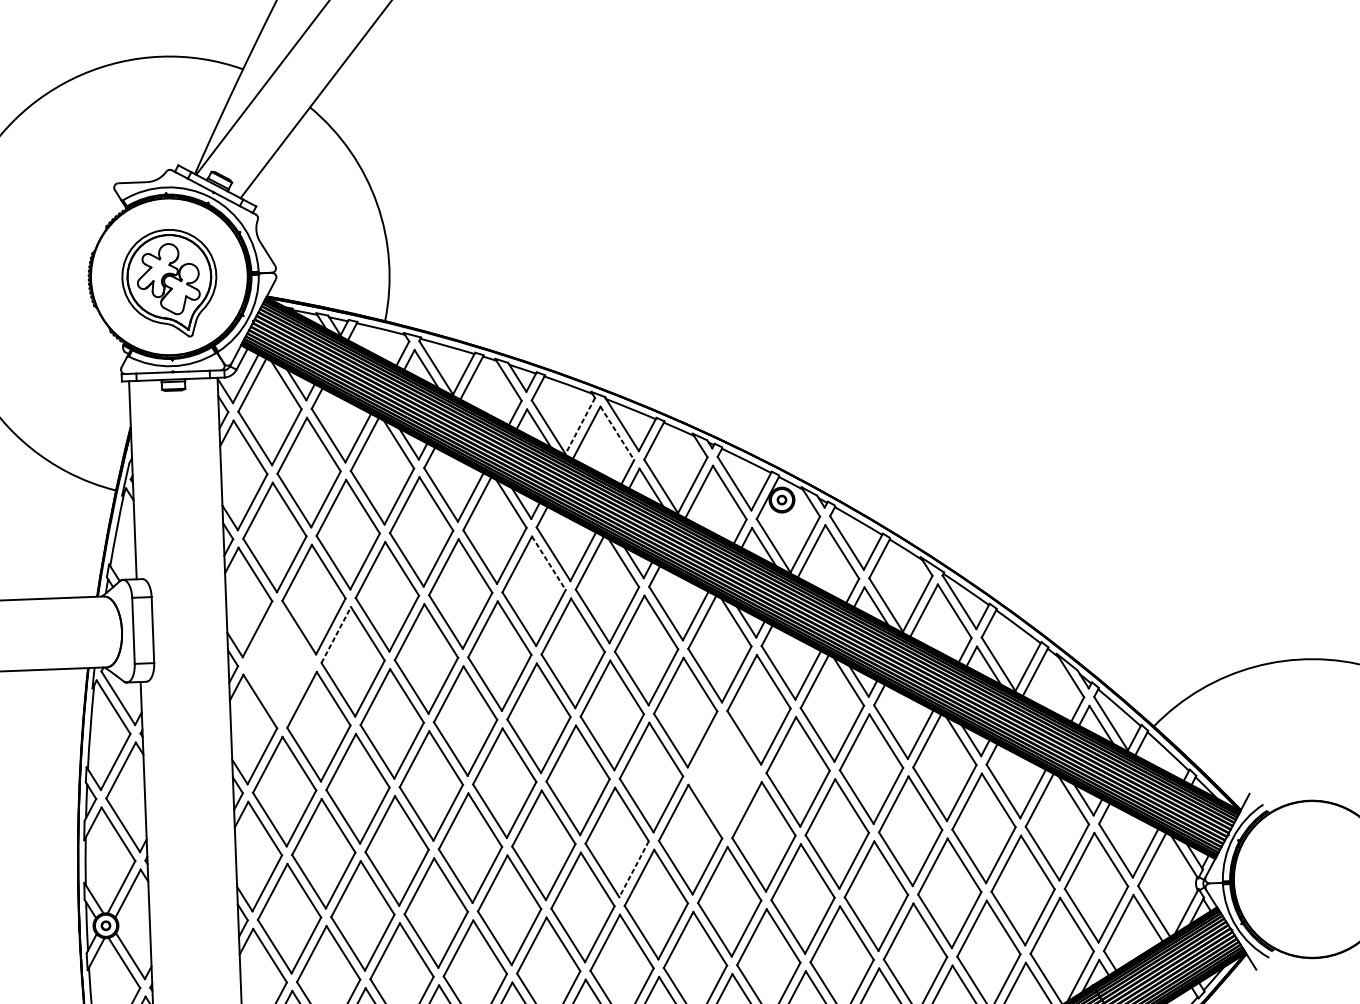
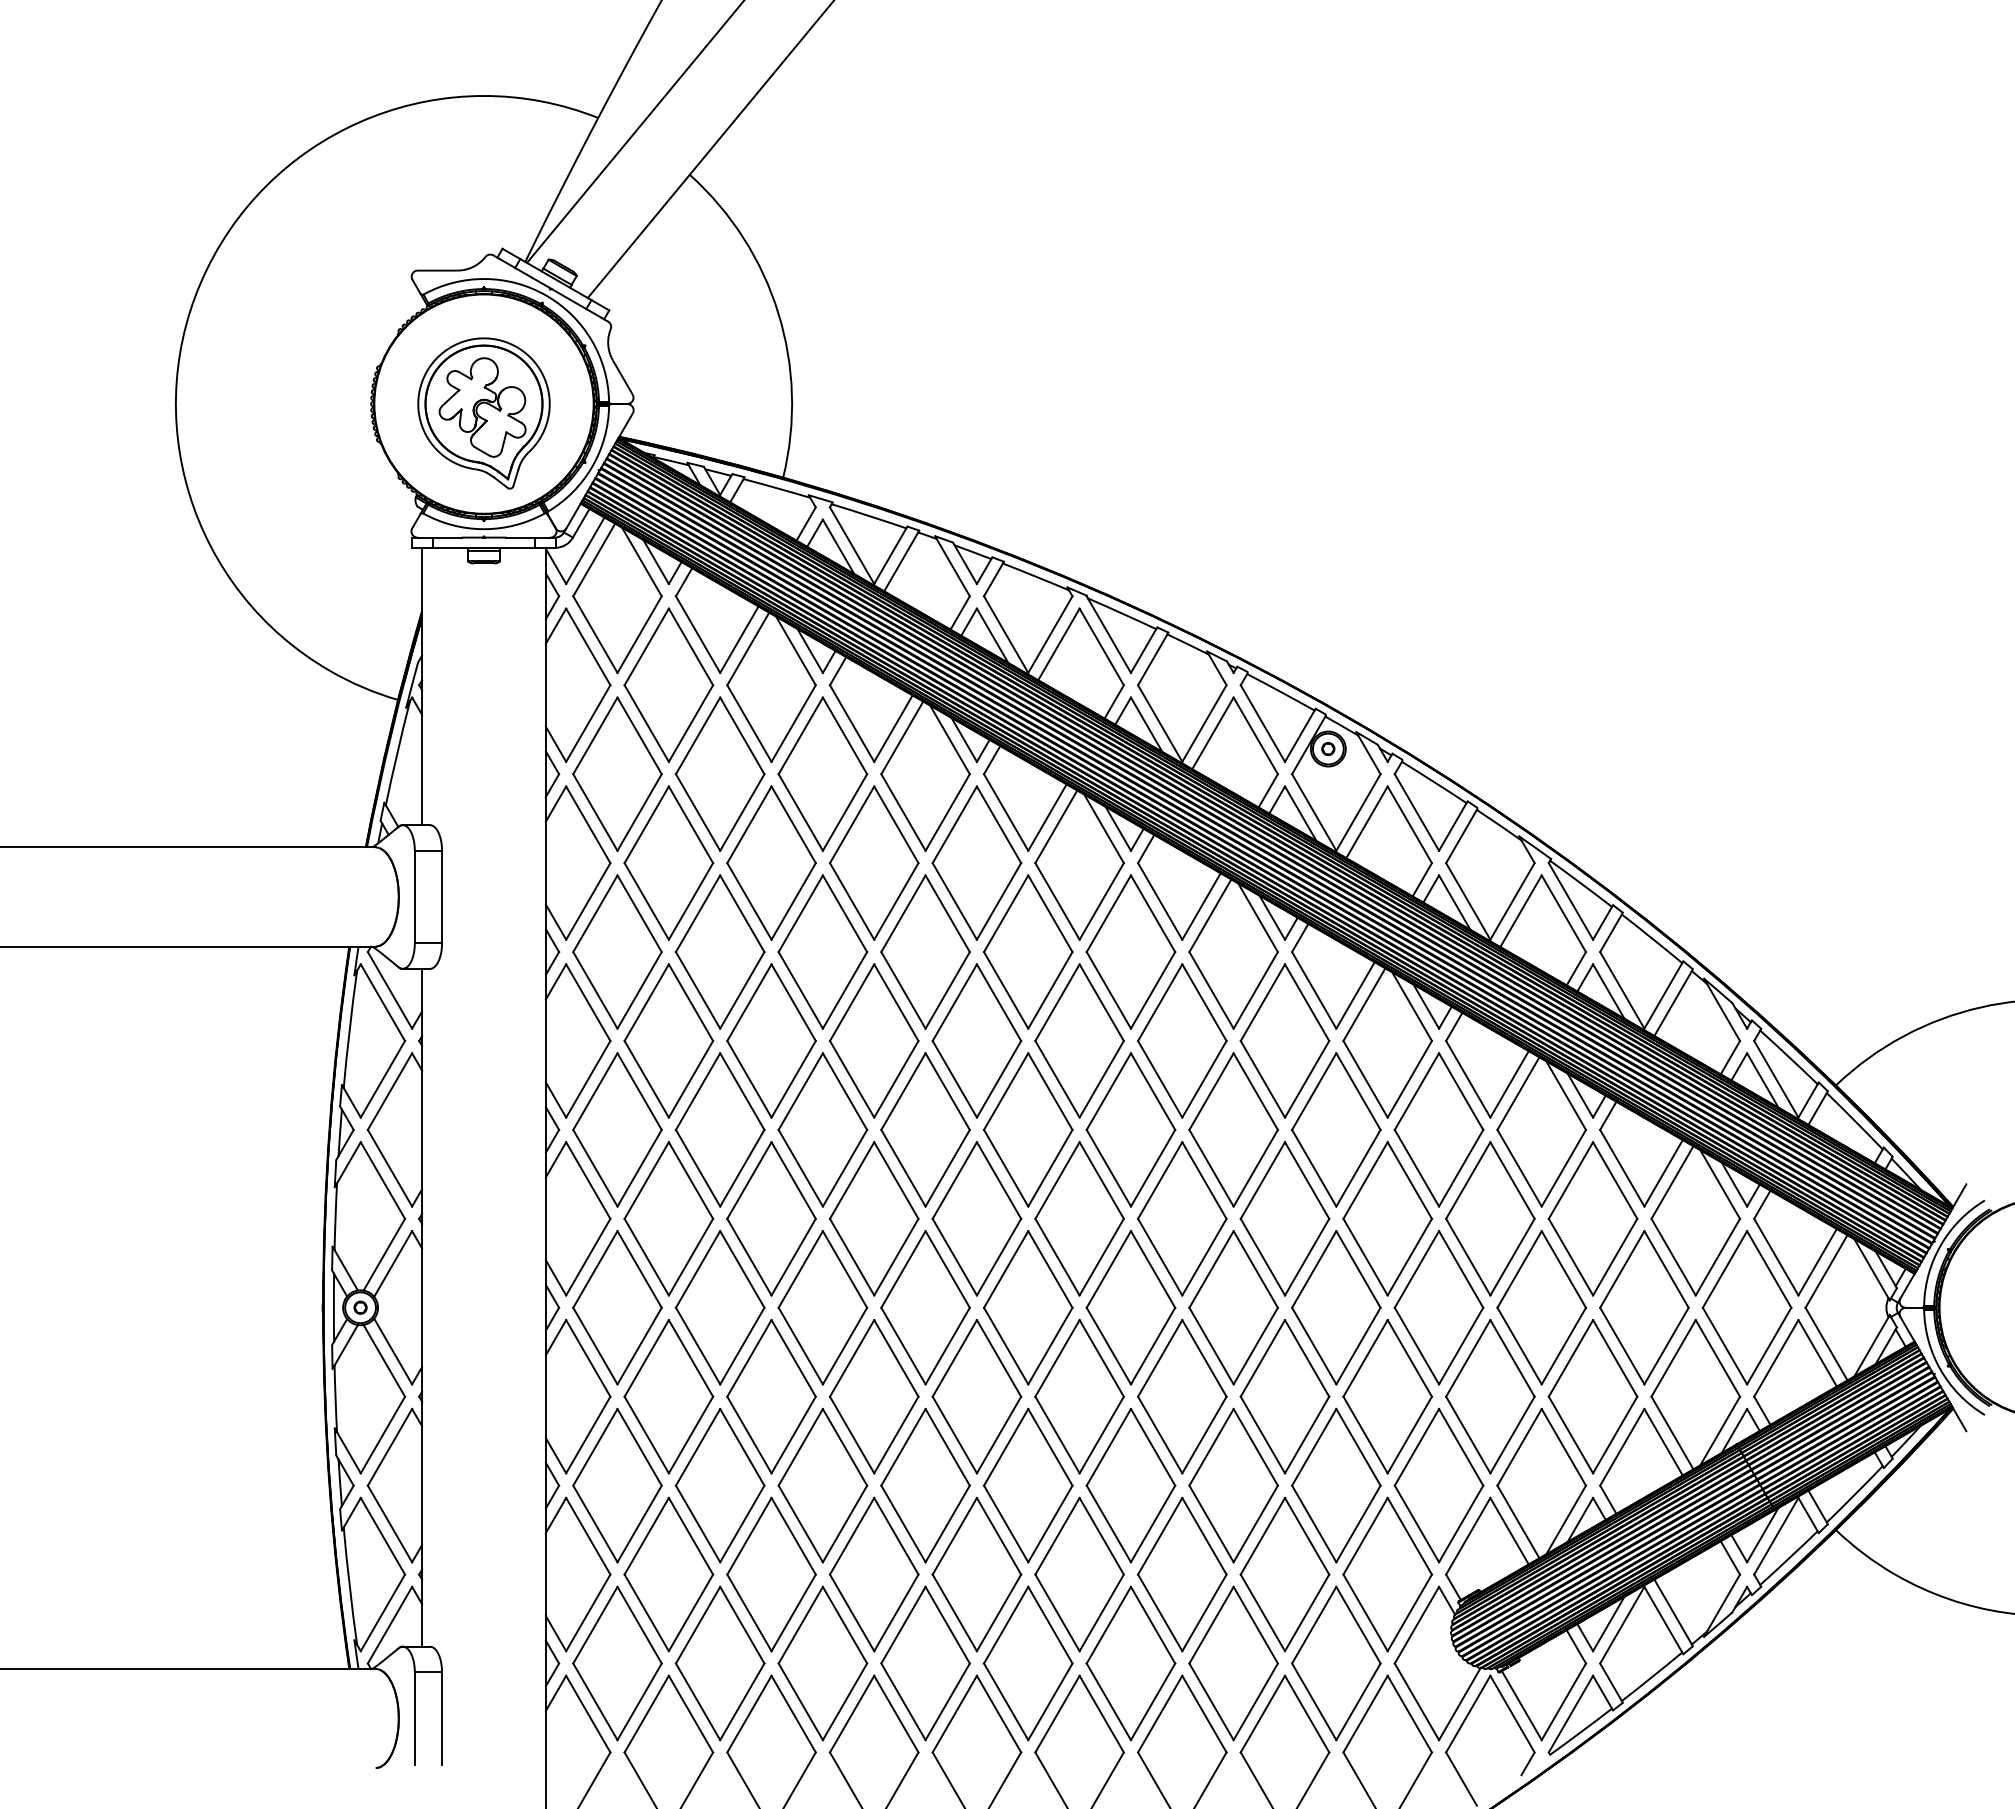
line: (580, 426) -> (1050, 635), dashed -> solid
line: (617, 433) -> (1101, 647), dashed -> solid
line: (549, 563) -> (999, 825), dashed -> solid
line: (336, 634) -> (698, 913), dashed -> solid
part: (279, 664) -> (617, 951), added
part: (724, 774) -> (1233, 1129), added
line: (633, 869) -> (1101, 1257), dashed -> solid

